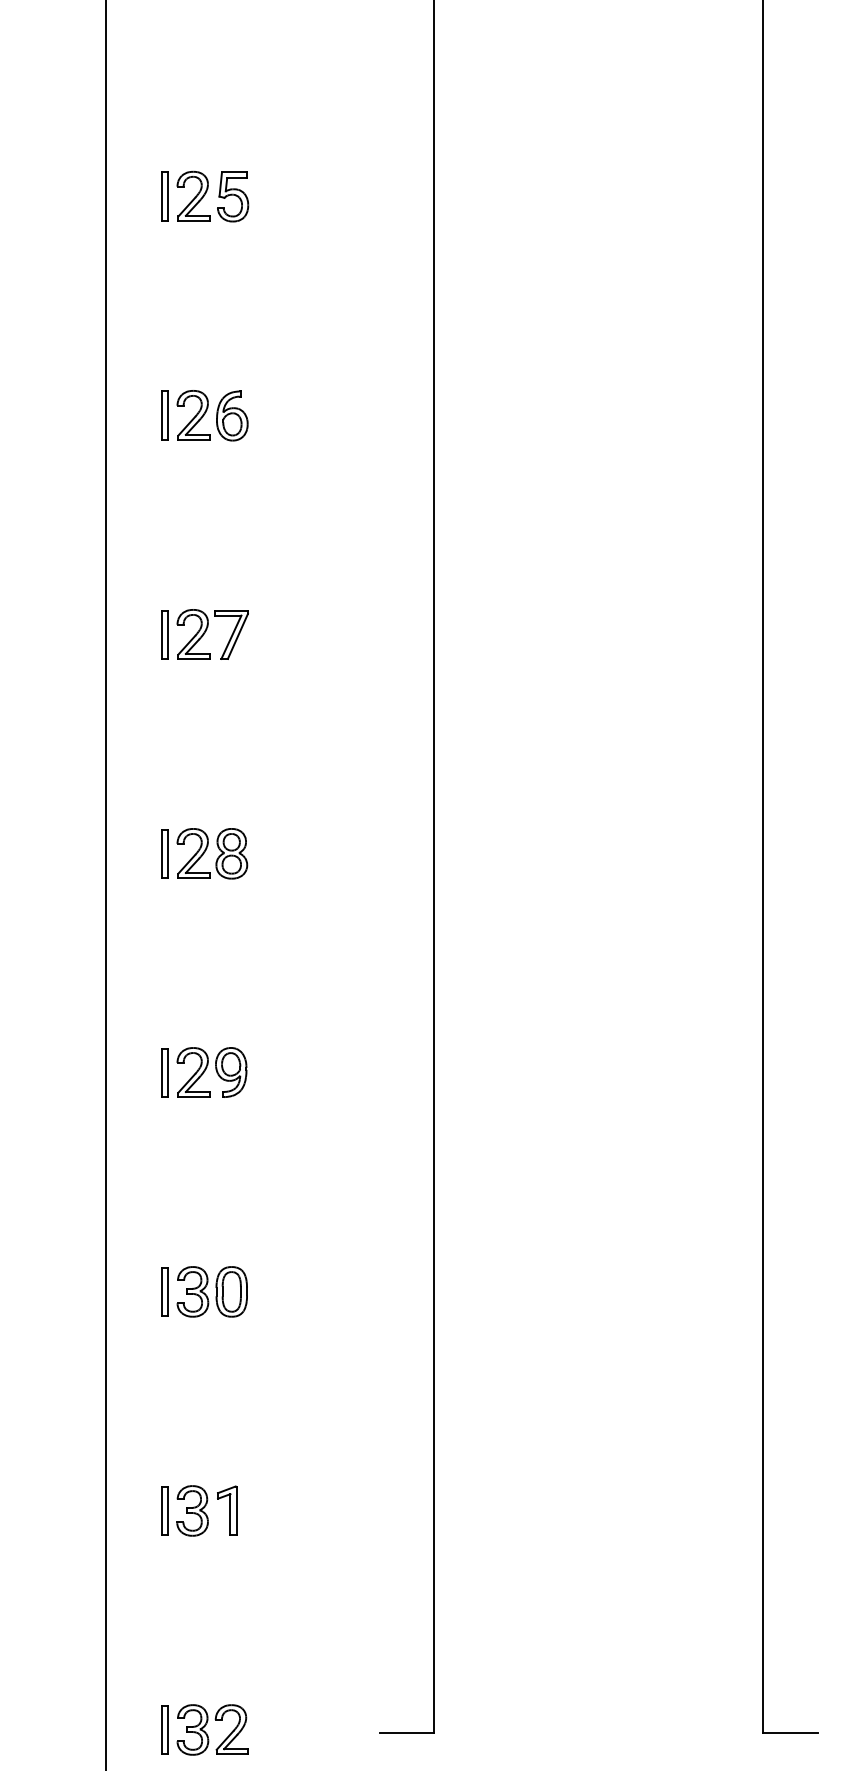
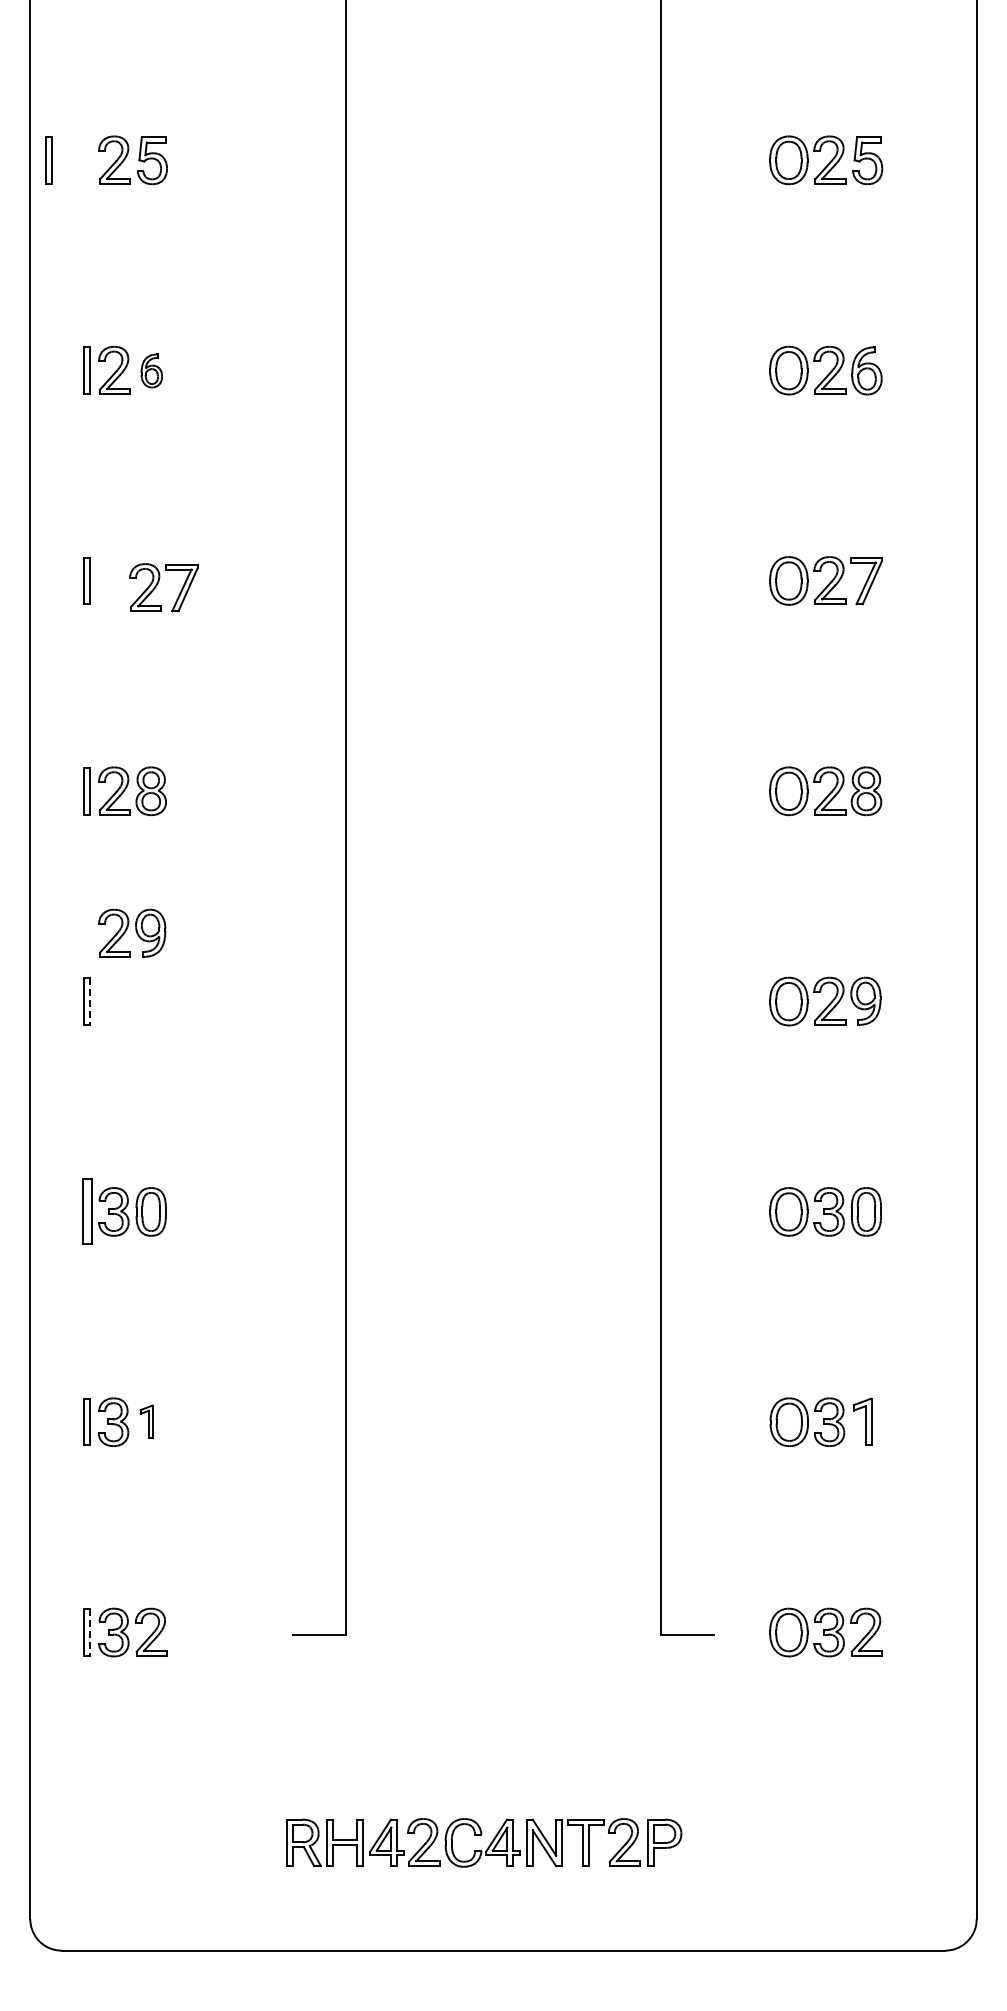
part: (164, 196) -> (48, 160), moved
part: (232, 415) -> (151, 370), size x0.7
part: (206, 632) -> (157, 585), moved
part: (212, 1071) -> (132, 932), moved
line: (168, 1073) -> (90, 1002), solid -> dashed
part: (164, 1291) -> (86, 1211), size x1.4
part: (226, 1510) -> (146, 1421), size x0.7
line: (168, 1730) -> (90, 1633), solid -> dashed

